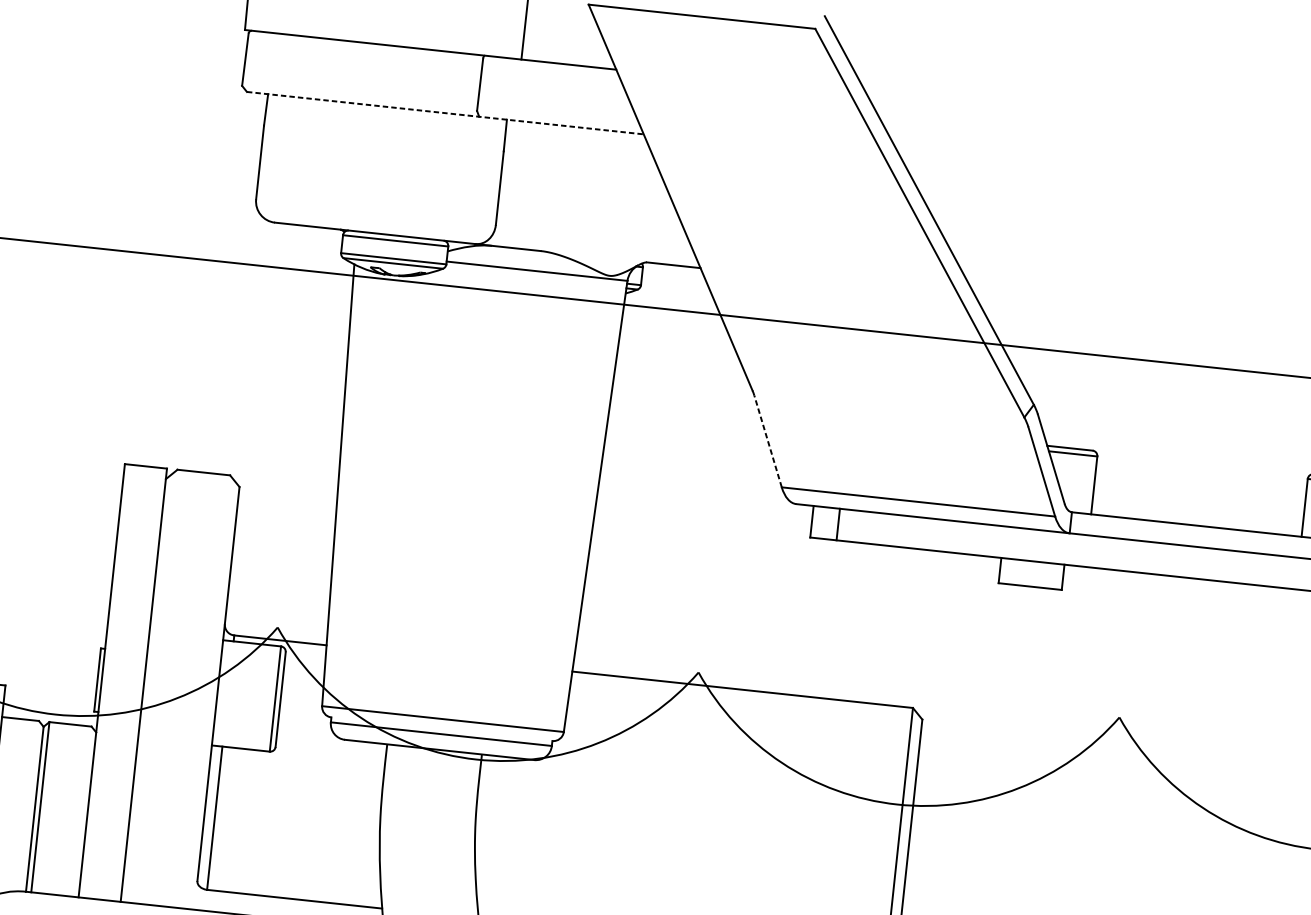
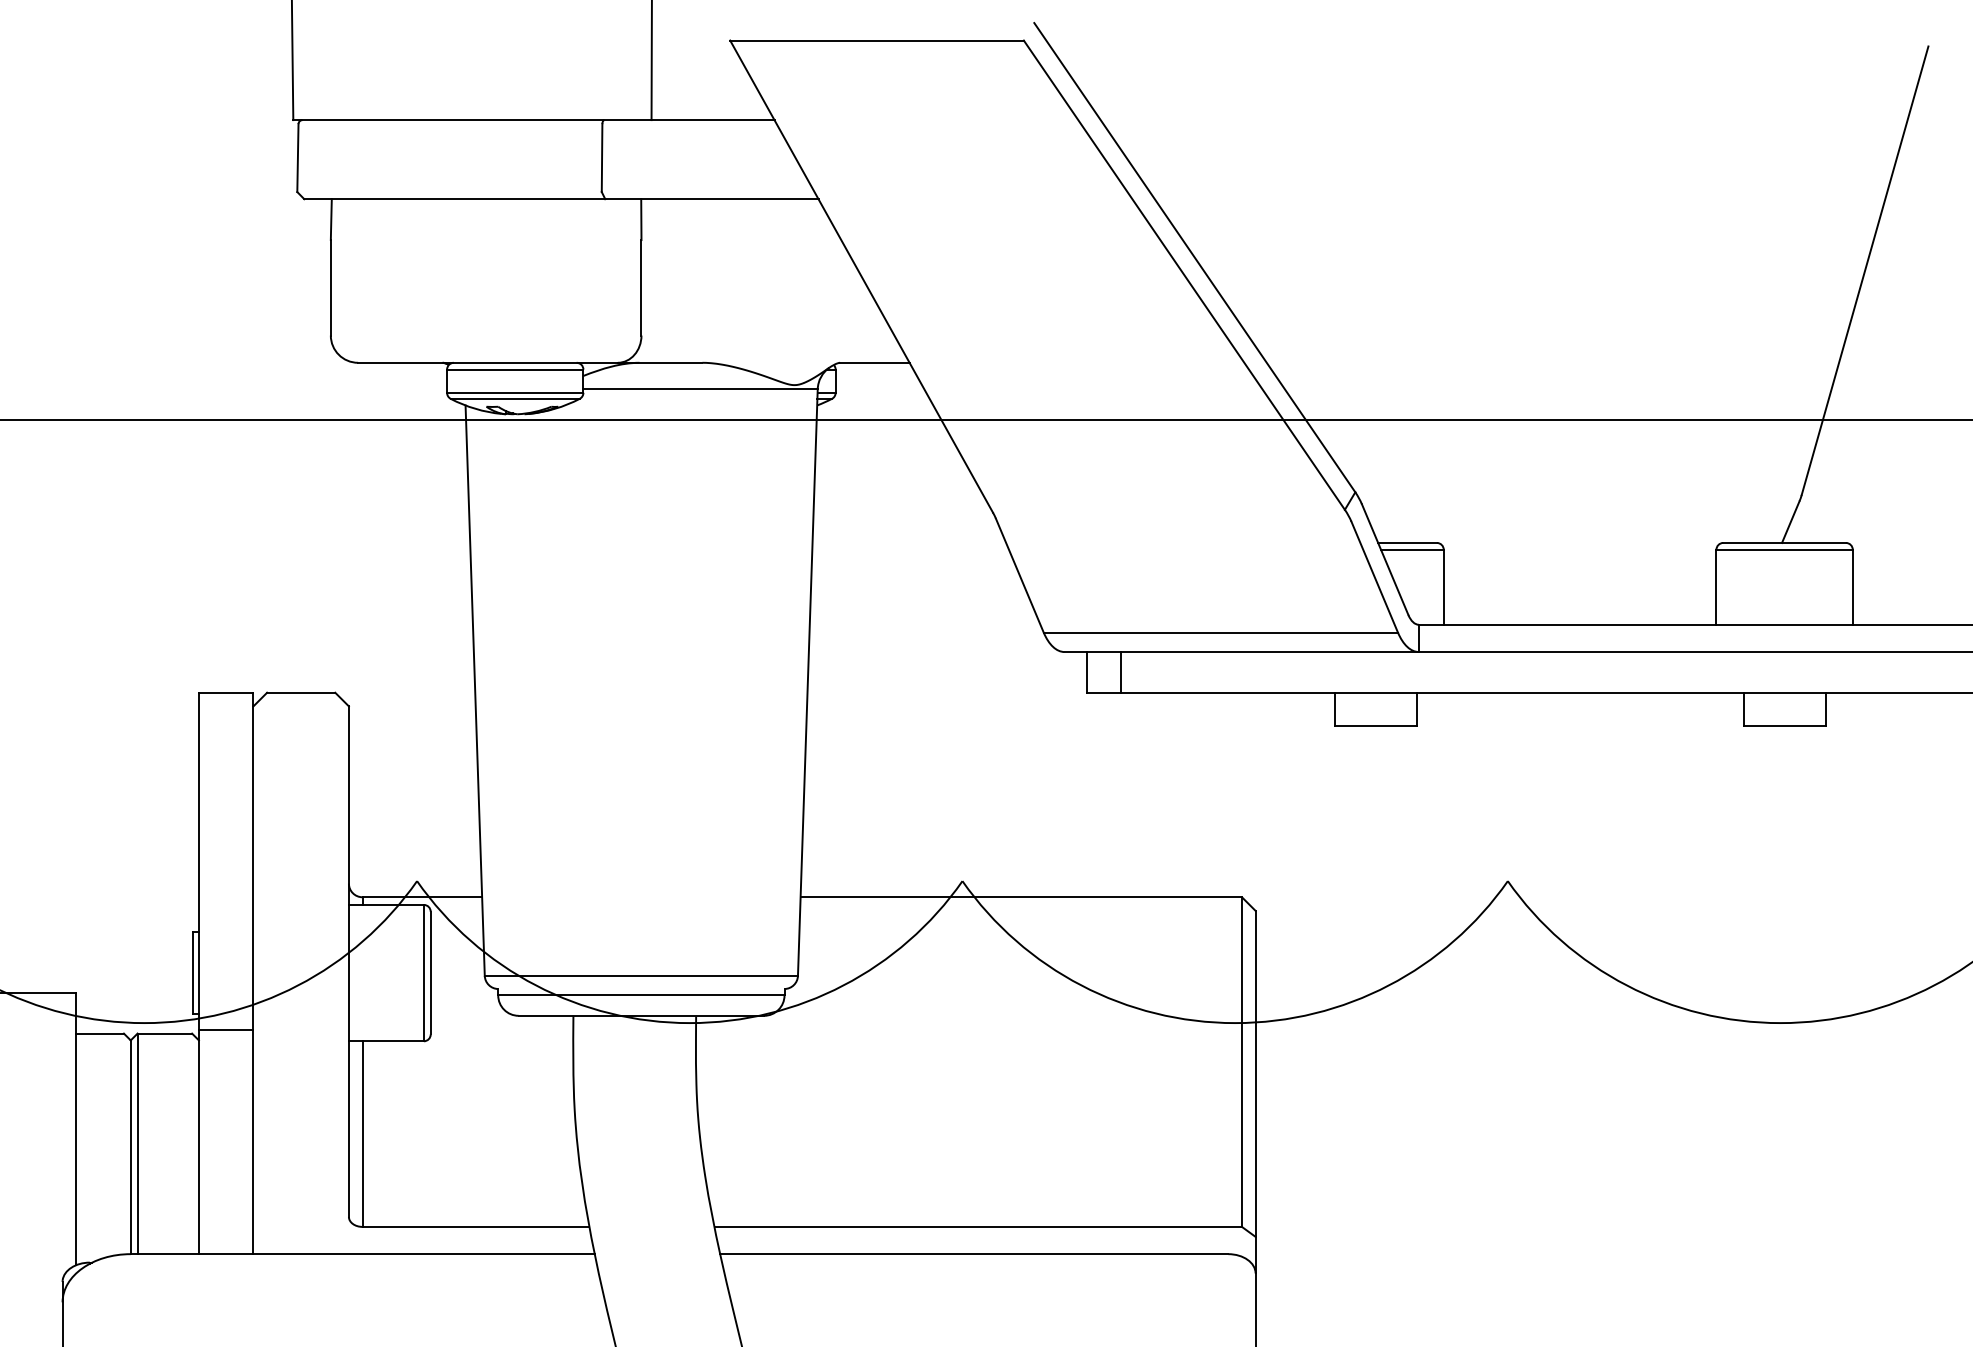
line: (445, 113) -> (561, 199), dashed -> solid
line: (767, 441) -> (1019, 575), dashed -> solid
line: (117, 726) -> (225, 1029), added

